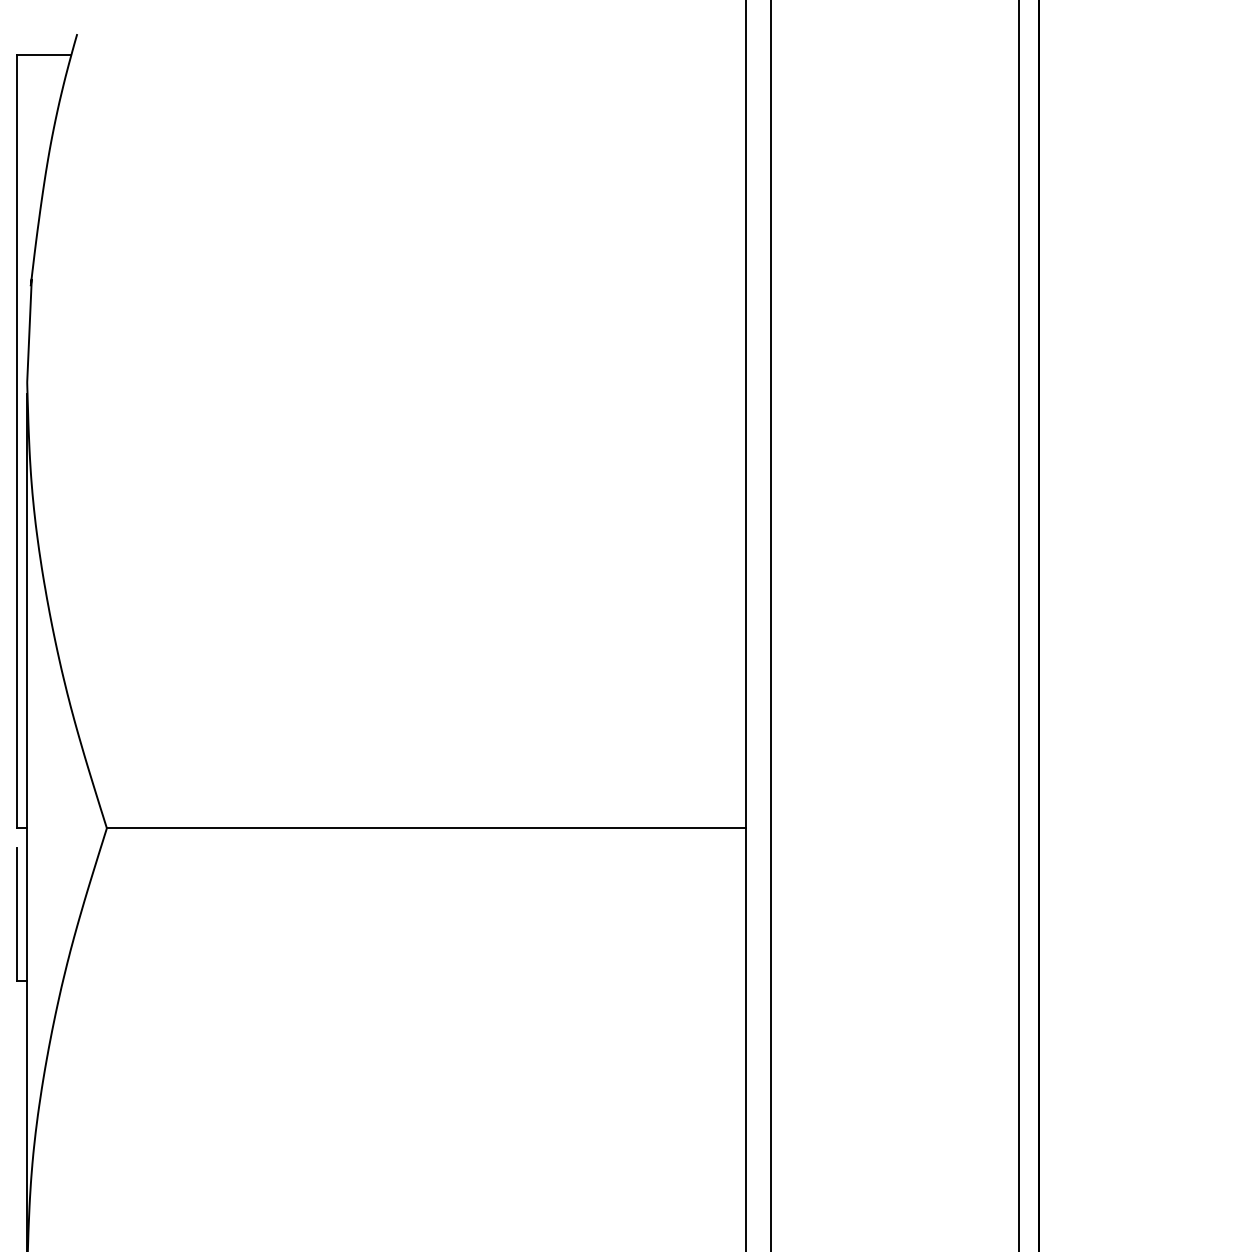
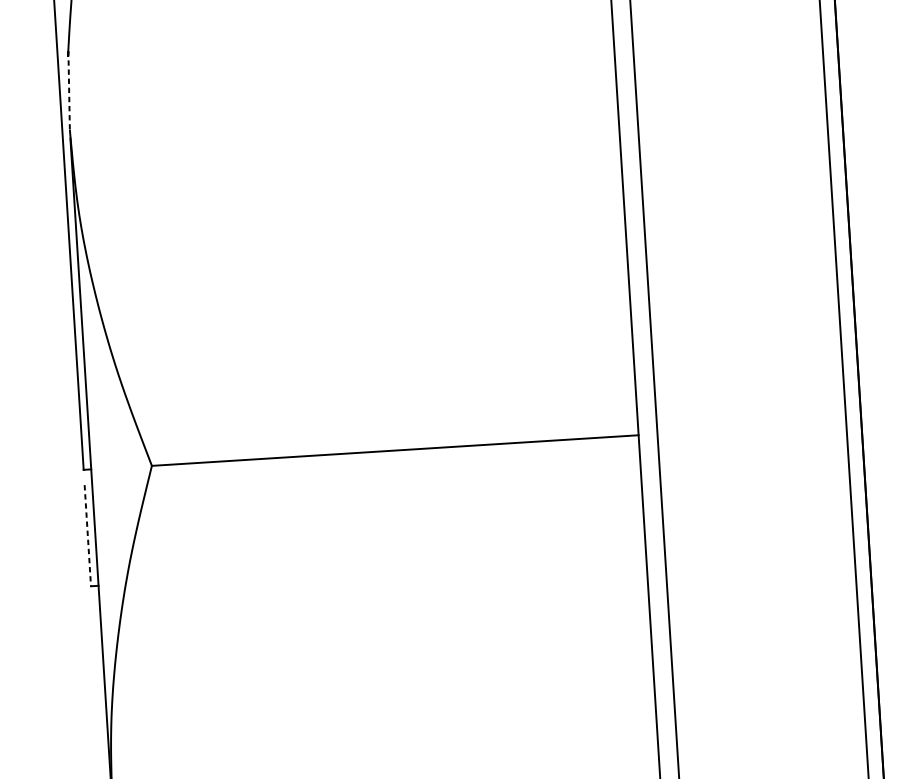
line: (29, 330) -> (69, 90), solid -> dashed
line: (17, 914) -> (87, 535), solid -> dashed

